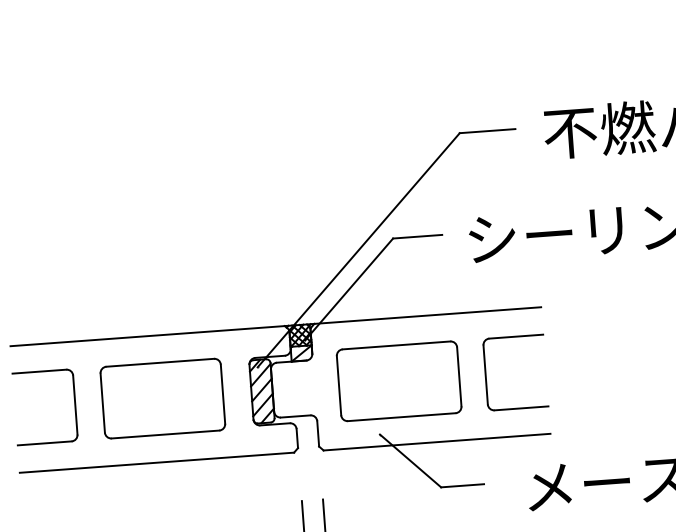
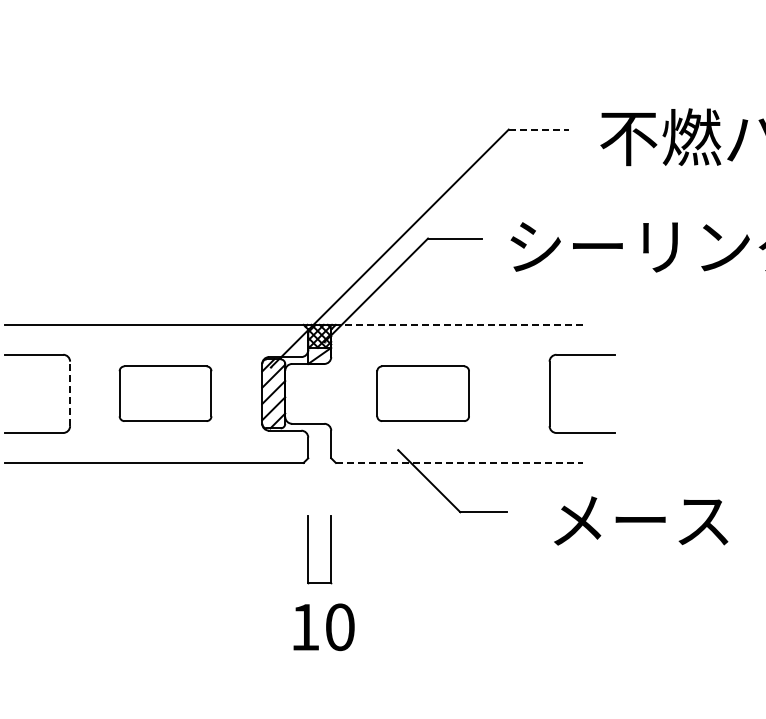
line: (487, 131) -> (539, 129), solid -> dashed
line: (427, 315) -> (459, 324), solid -> dashed
part: (486, 374) -> (550, 393), moved
part: (398, 380) -> (422, 393), size x0.7
part: (162, 398) -> (165, 393), size x0.7
line: (75, 404) -> (70, 393), solid -> dashed
line: (437, 441) -> (459, 462), solid -> dashed

